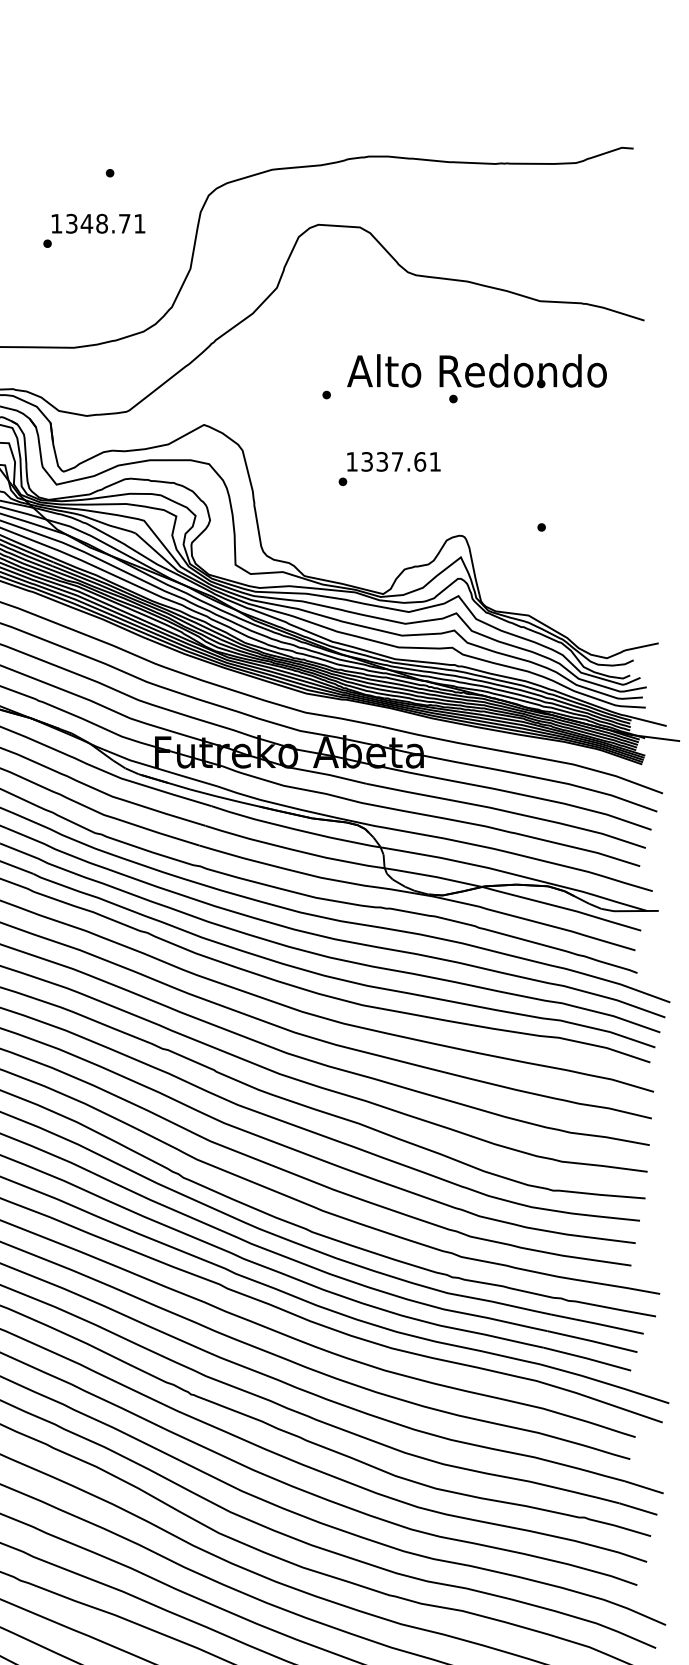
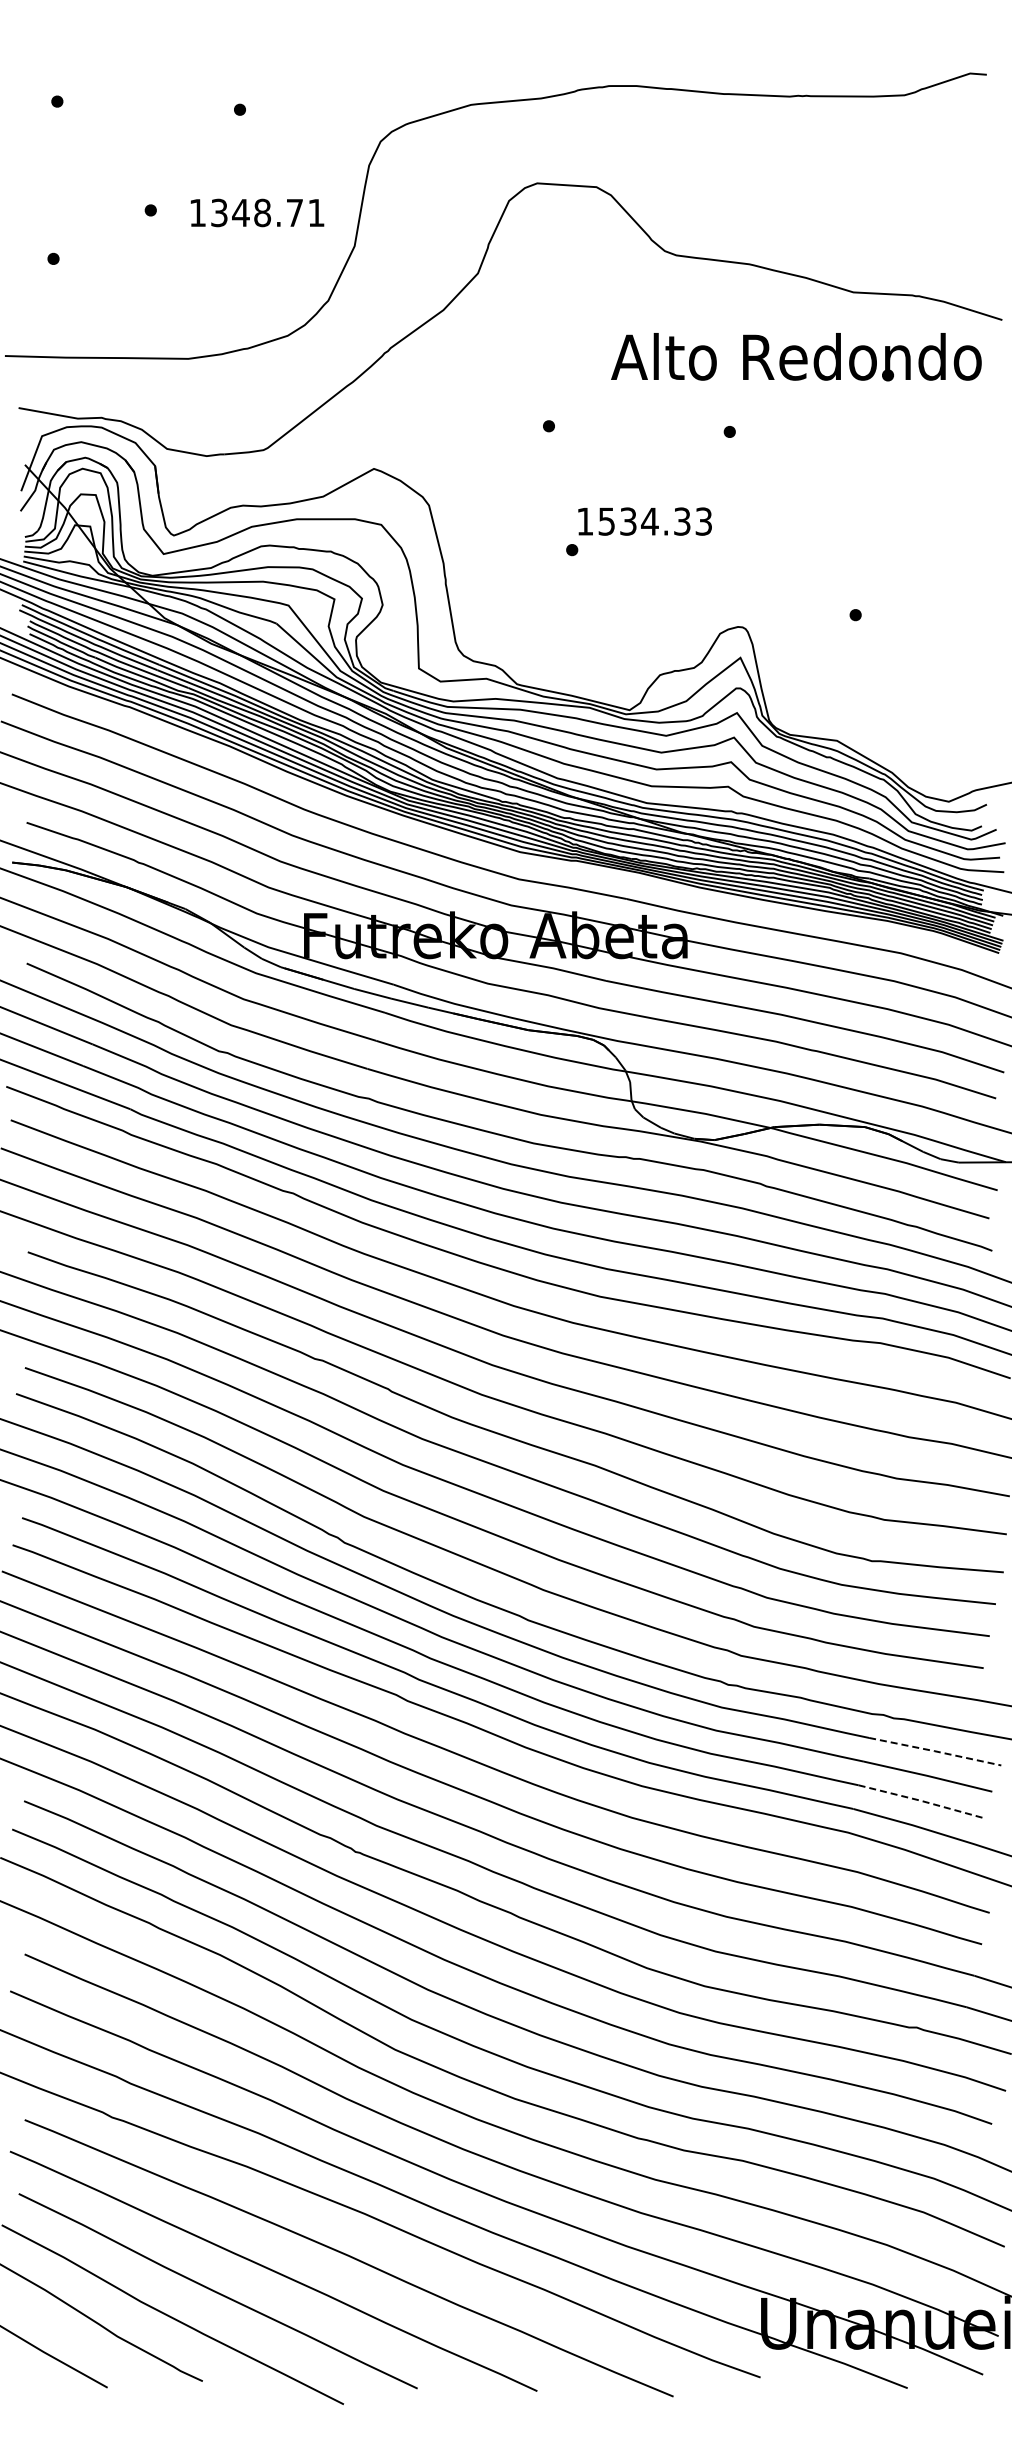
text: (98, 223) -> (257, 212), moved
text: (477, 371) -> (796, 357), moved
text: (401, 461) -> (655, 521), 1337.61 -> 1534.33
line: (596, 1324) -> (934, 1751), solid -> dashed
line: (587, 1358) -> (920, 1800), solid -> dashed

